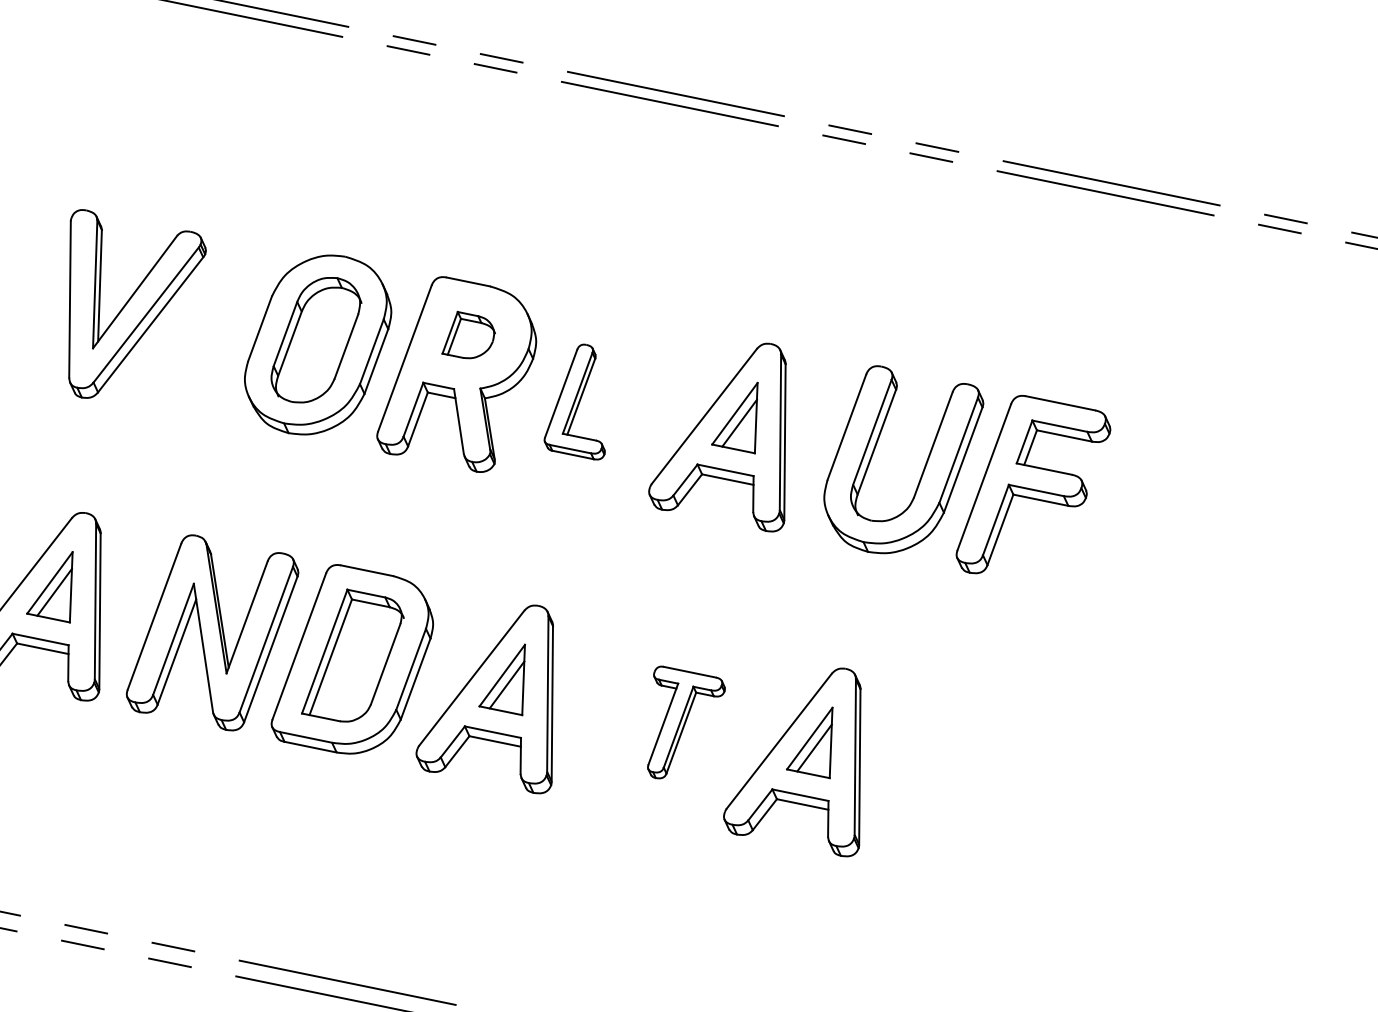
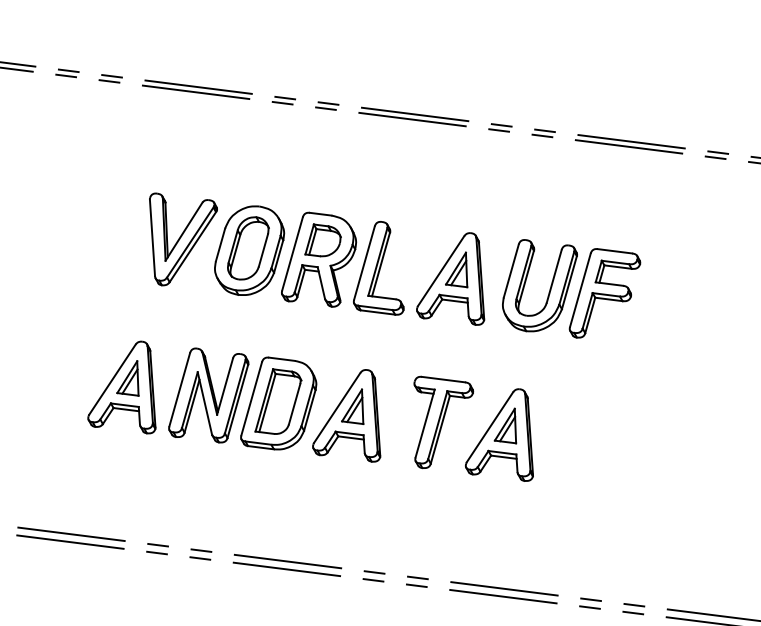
part: (132, 307) -> (183, 239), moved
part: (467, 335) -> (322, 240), size x1.43
part: (577, 401) -> (378, 268), size x1.67
part: (685, 724) -> (443, 422), size x1.67

